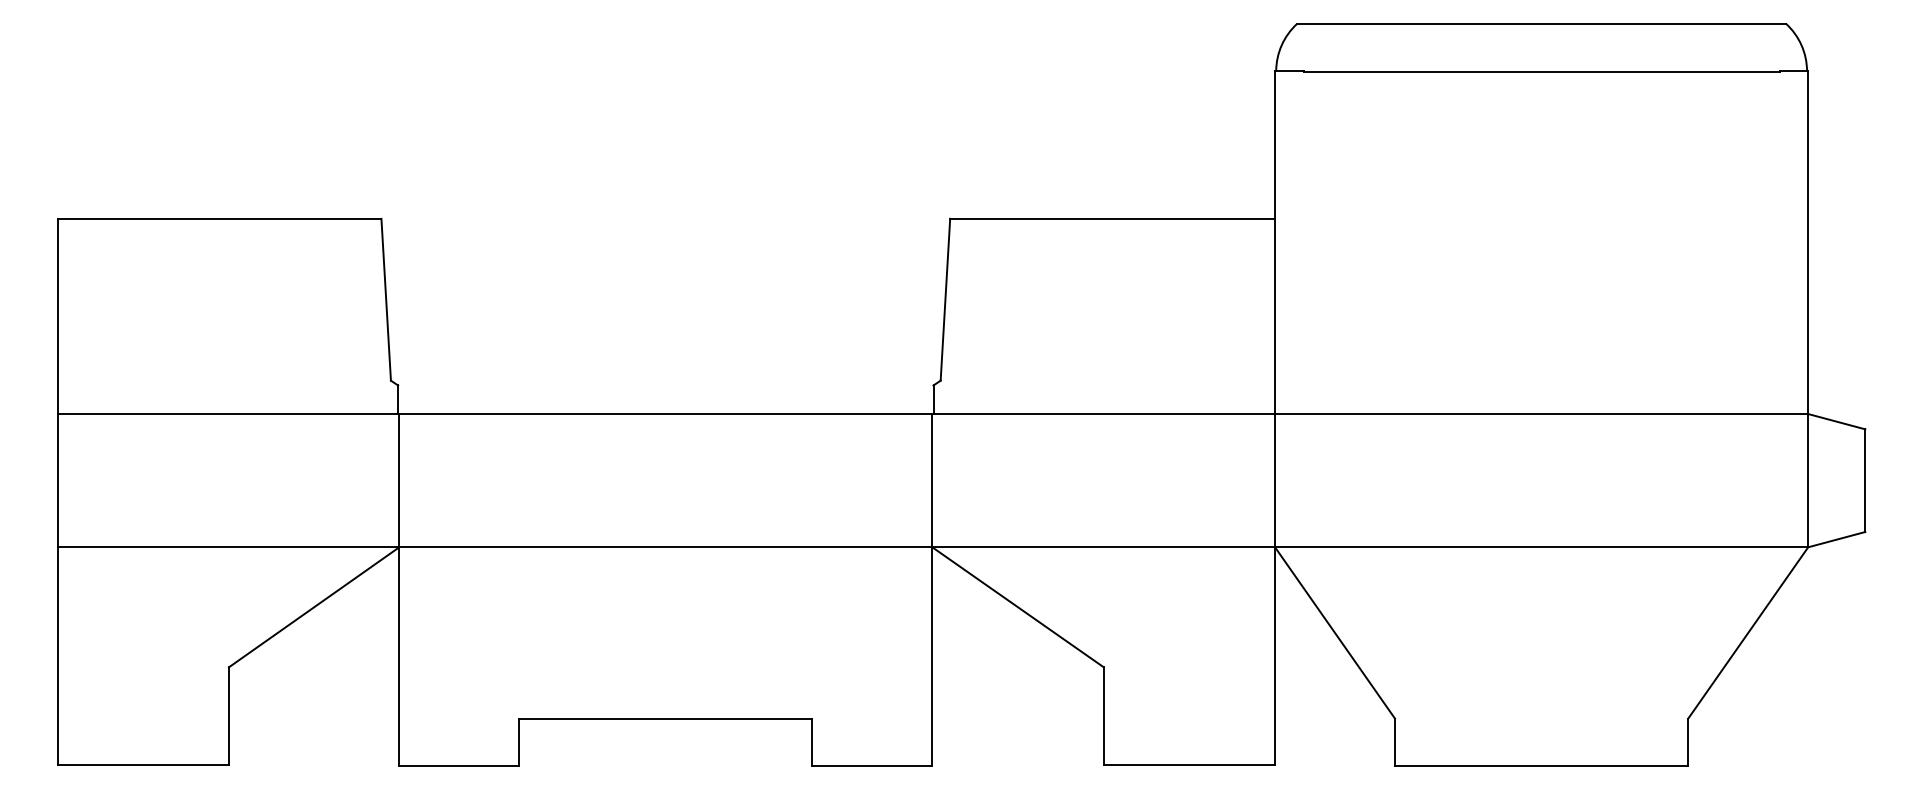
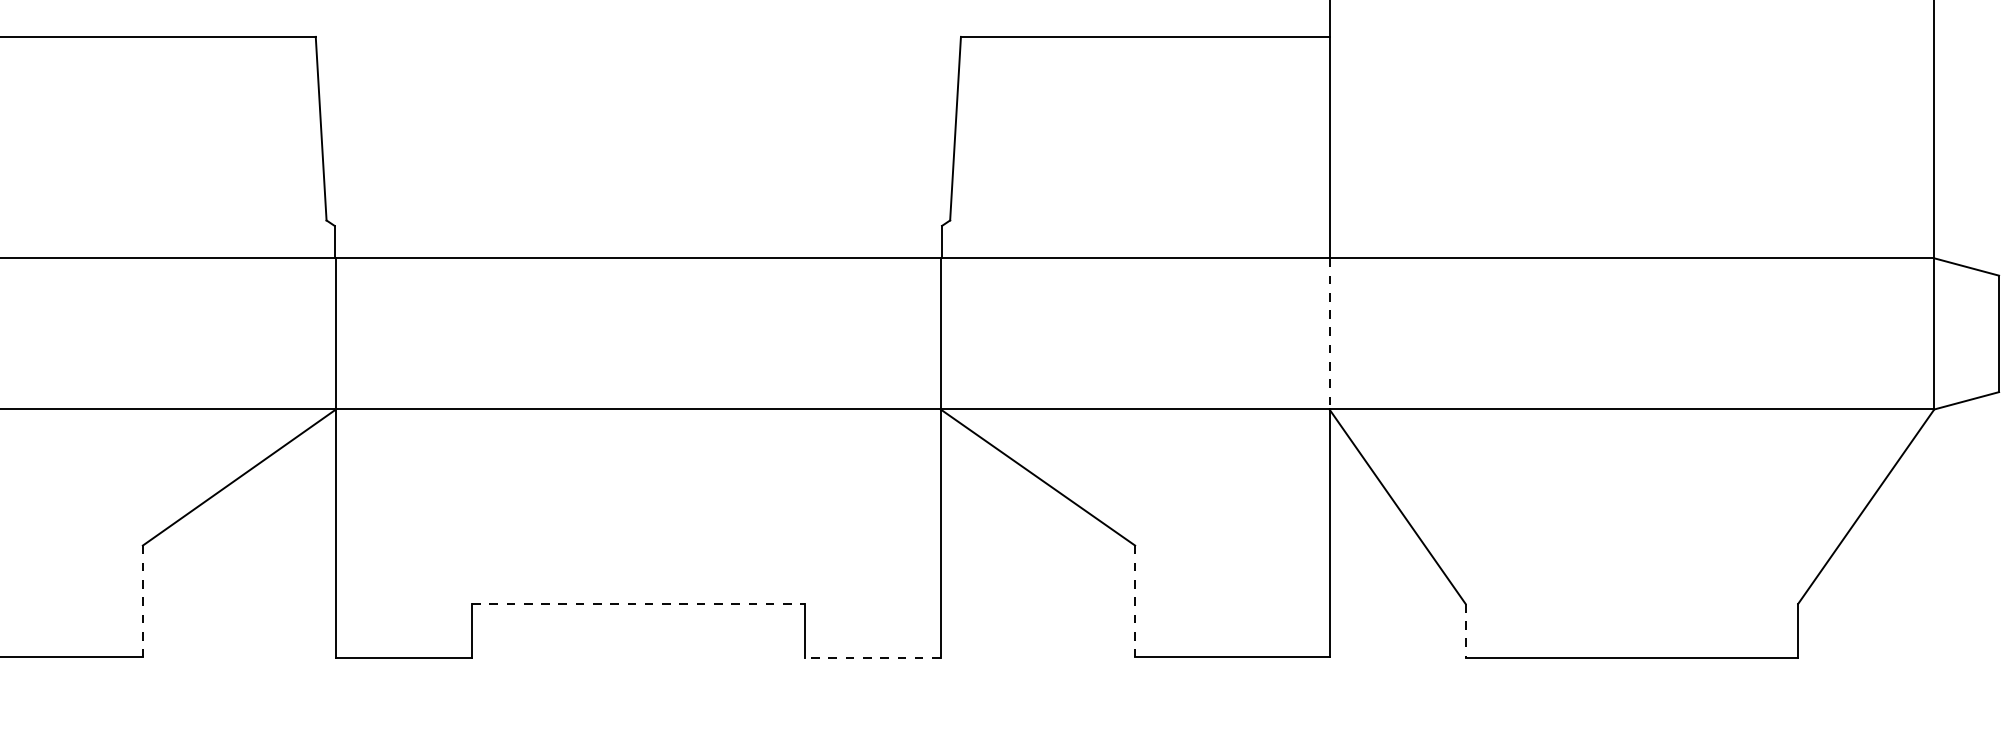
line: (1275, 480) -> (1329, 333), solid -> dashed
line: (229, 716) -> (143, 601), solid -> dashed
line: (1103, 716) -> (1134, 601), solid -> dashed
line: (665, 718) -> (638, 603), solid -> dashed
line: (1395, 742) -> (1466, 630), solid -> dashed
line: (872, 766) -> (872, 658), solid -> dashed

